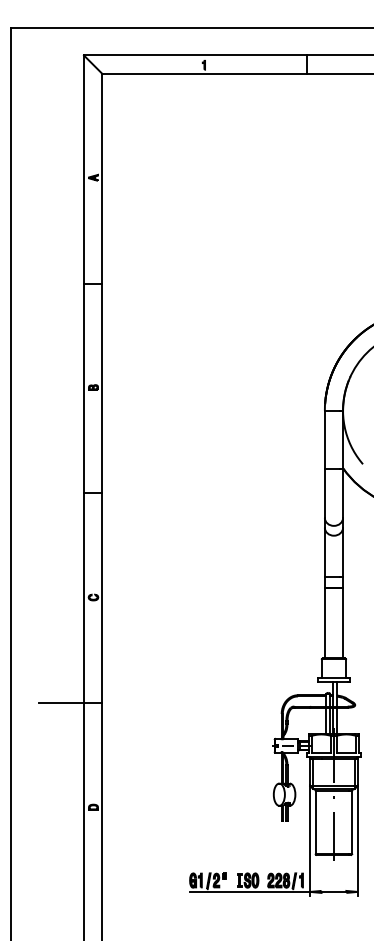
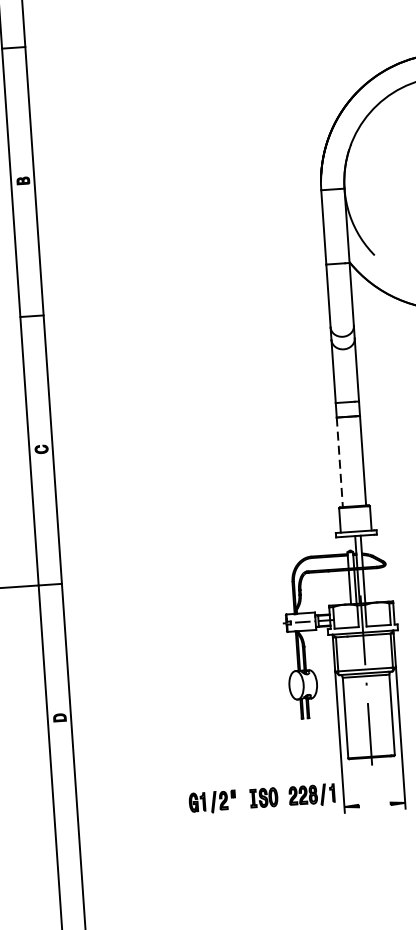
line: (324, 623) -> (339, 462), solid -> dashed
line: (249, 891) -> (266, 811), removed
line: (333, 891) -> (374, 804), removed

